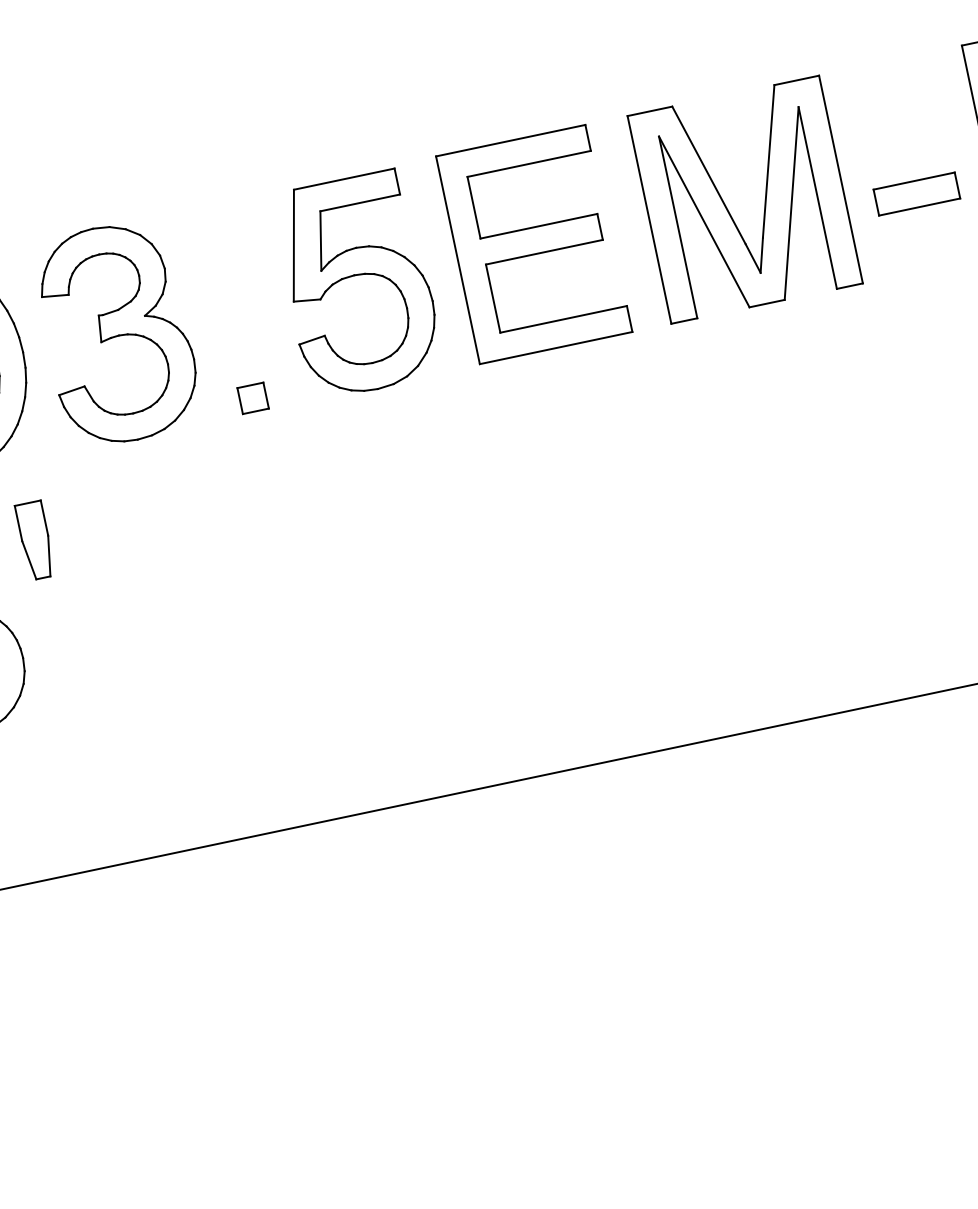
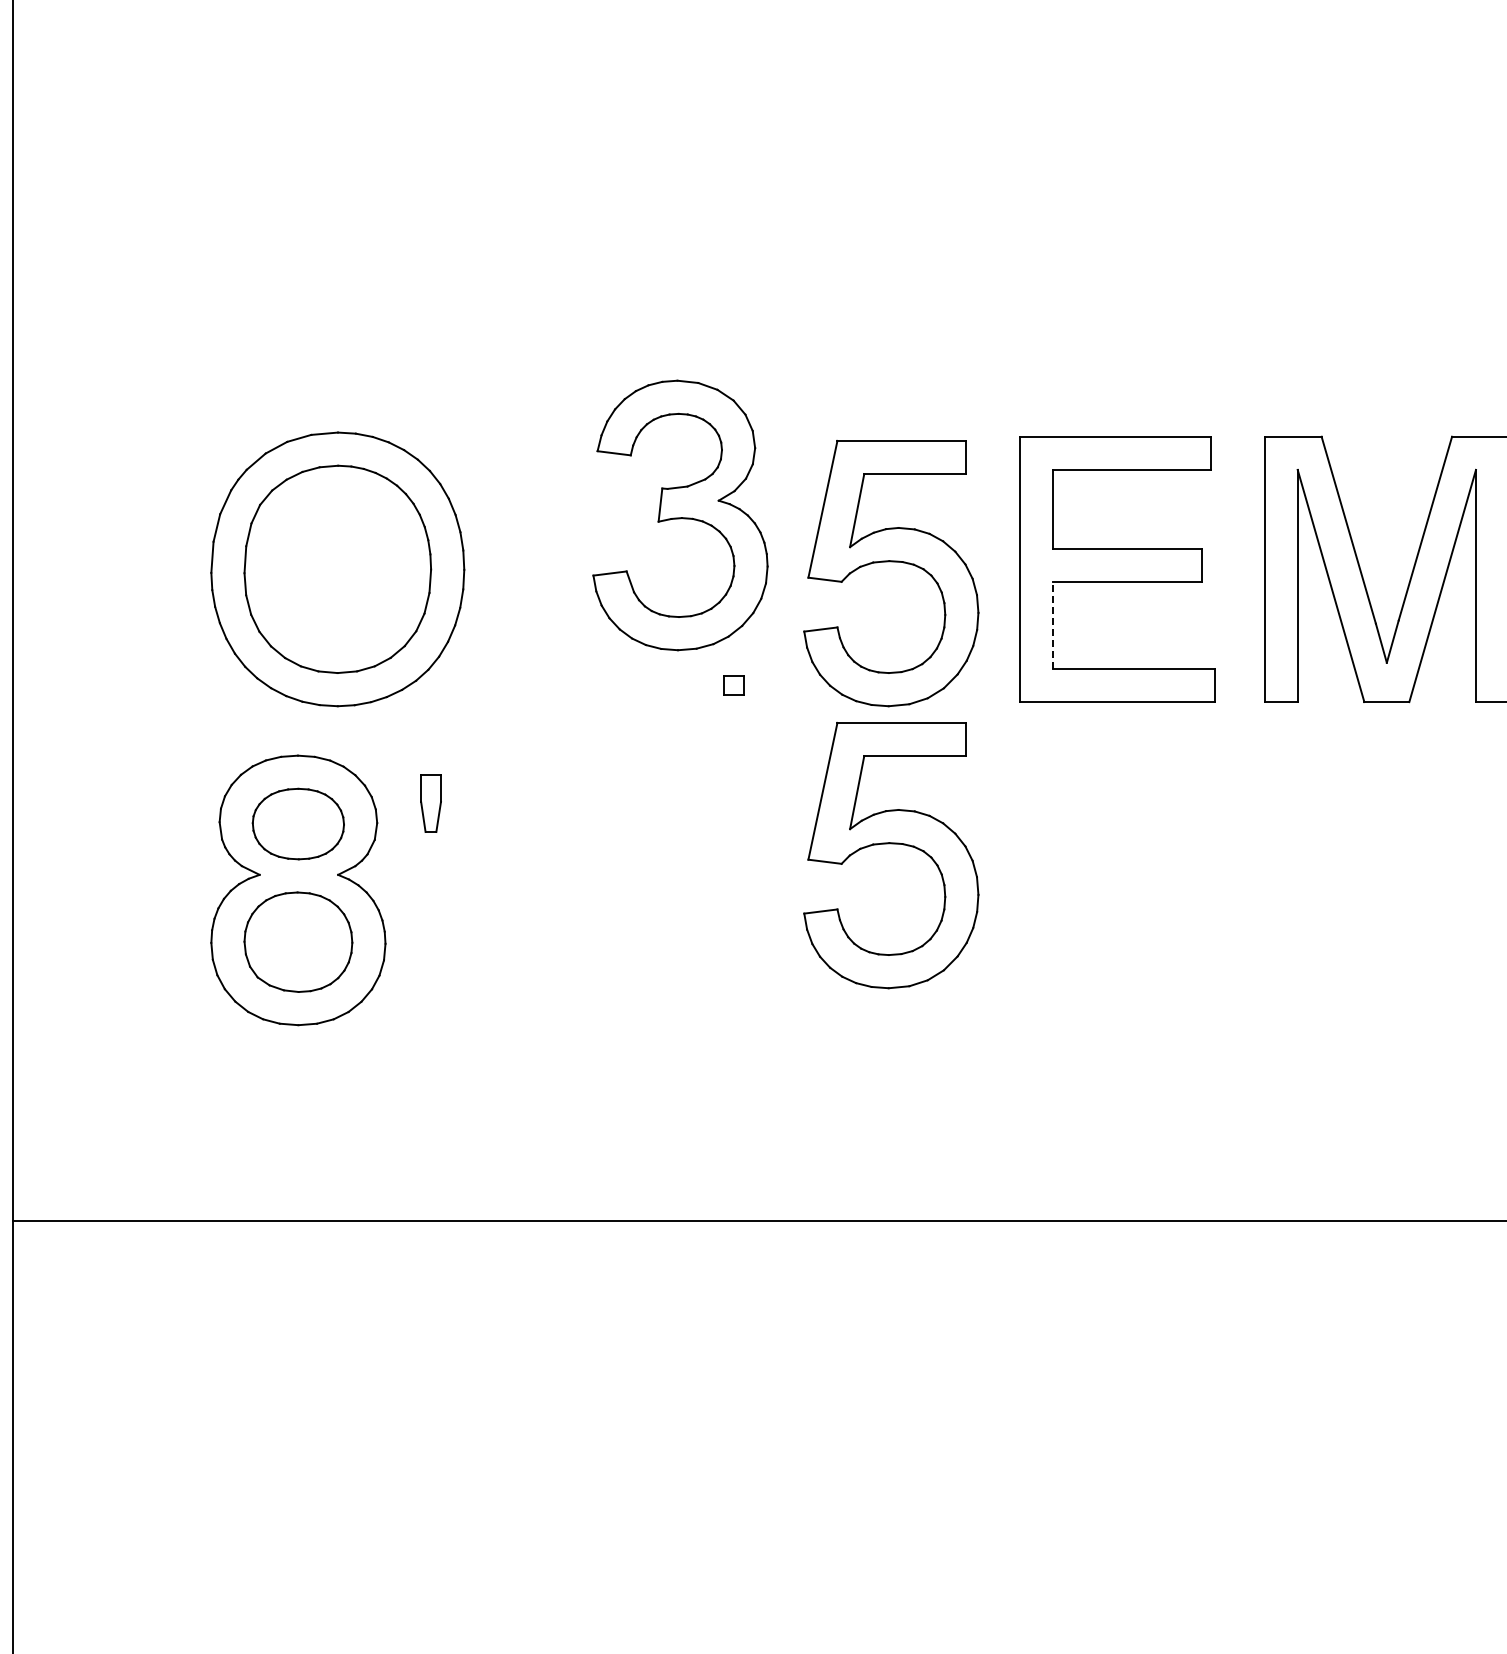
line: (493, 298) -> (1053, 625), solid -> dashed
part: (117, 333) -> (680, 515), moved
part: (252, 398) -> (733, 685), size x0.6
part: (402, 496) -> (891, 844), added
part: (35, 540) -> (430, 803), size x0.6

